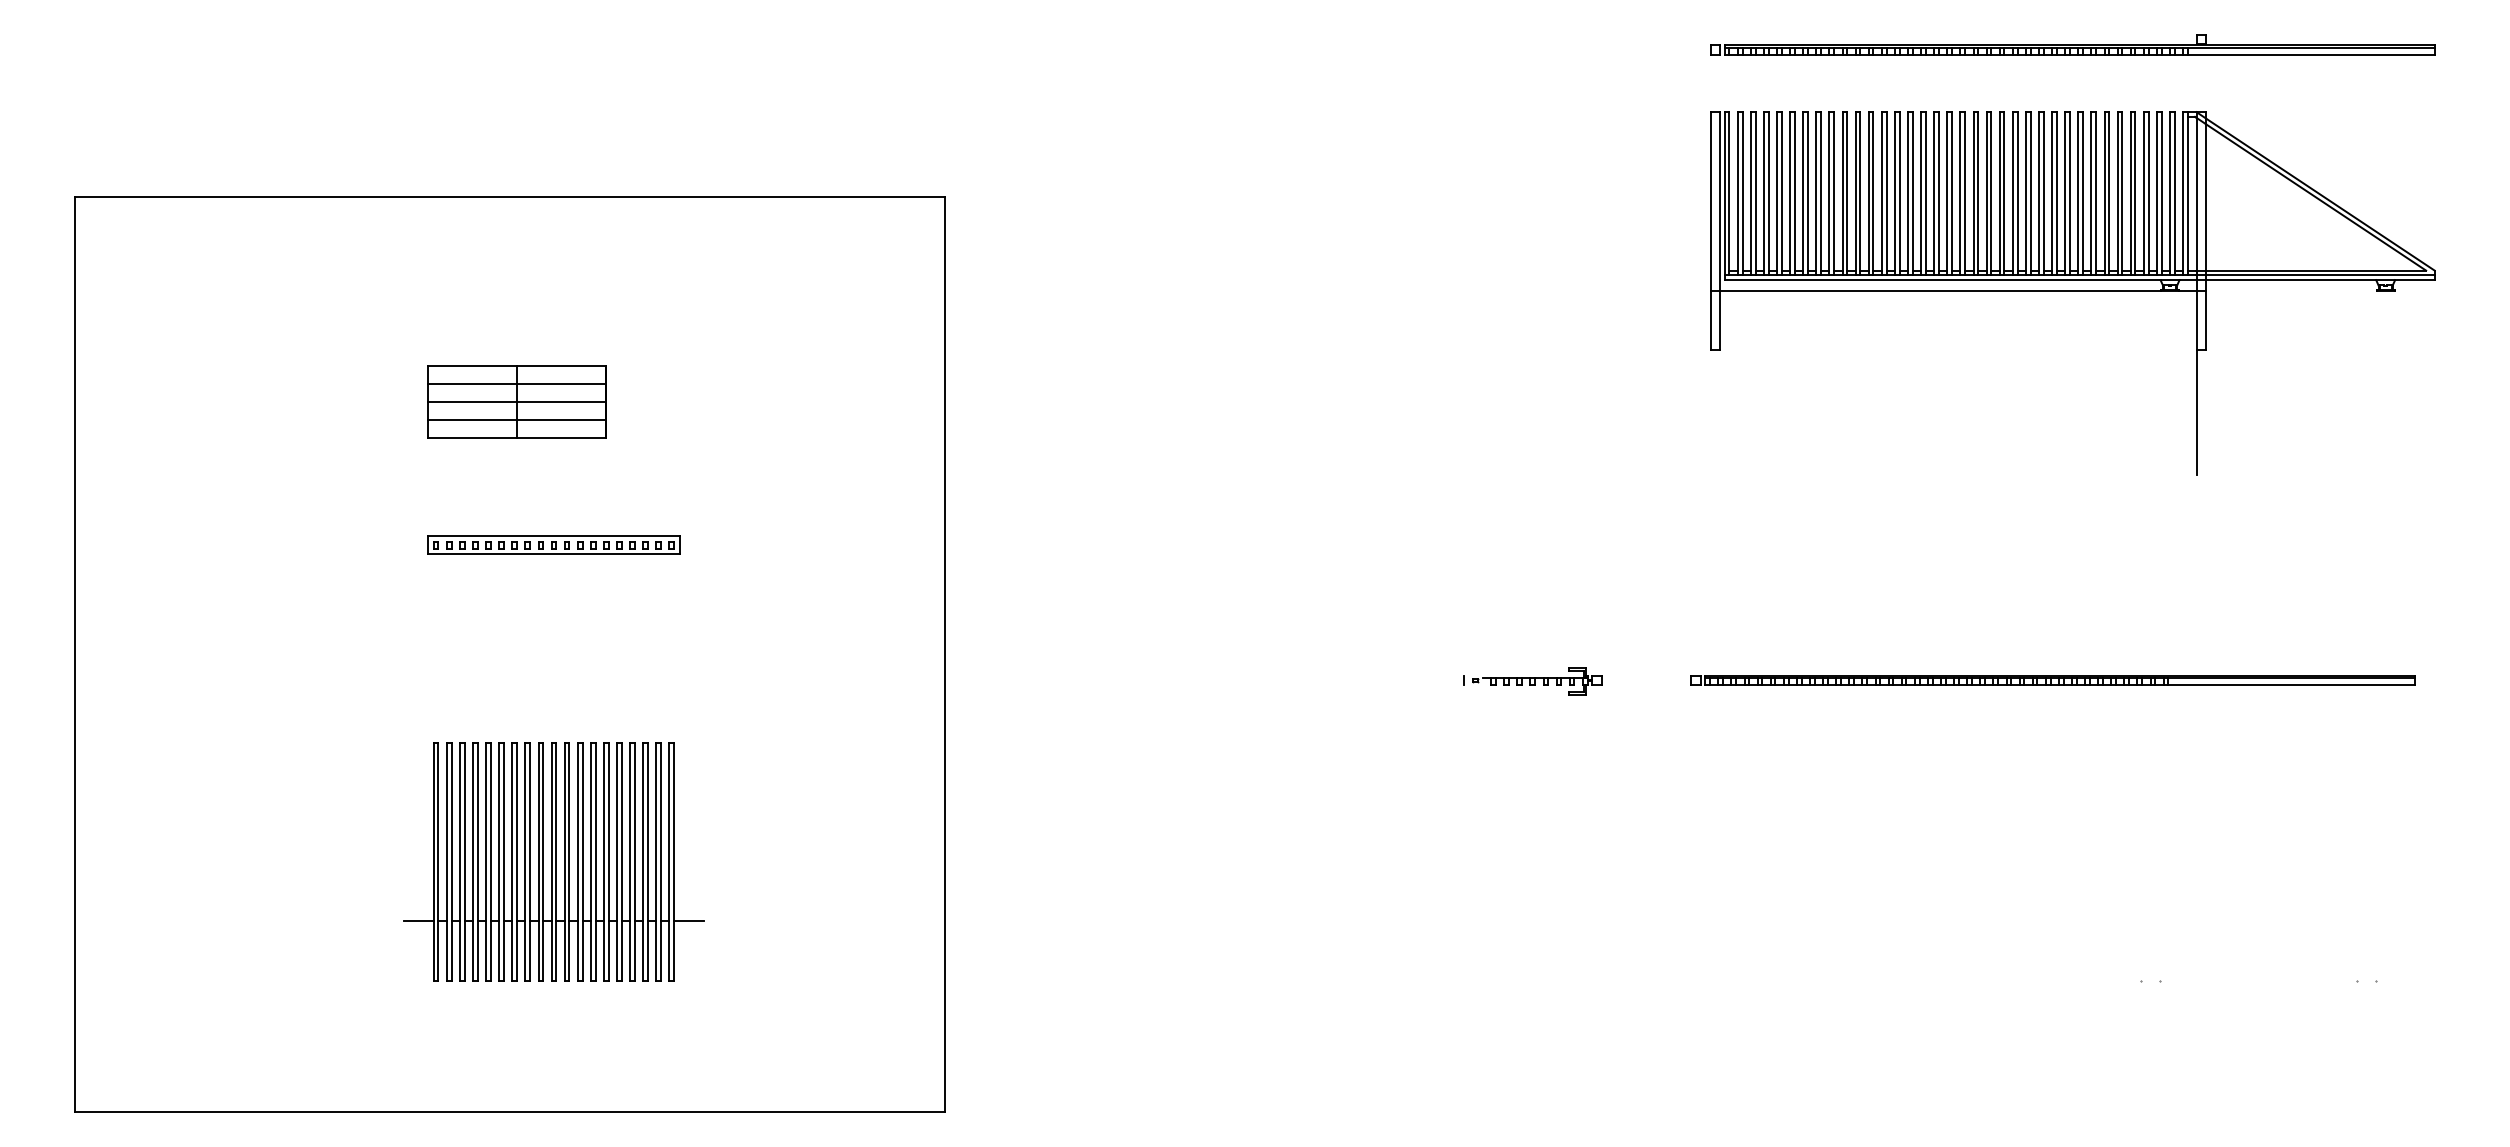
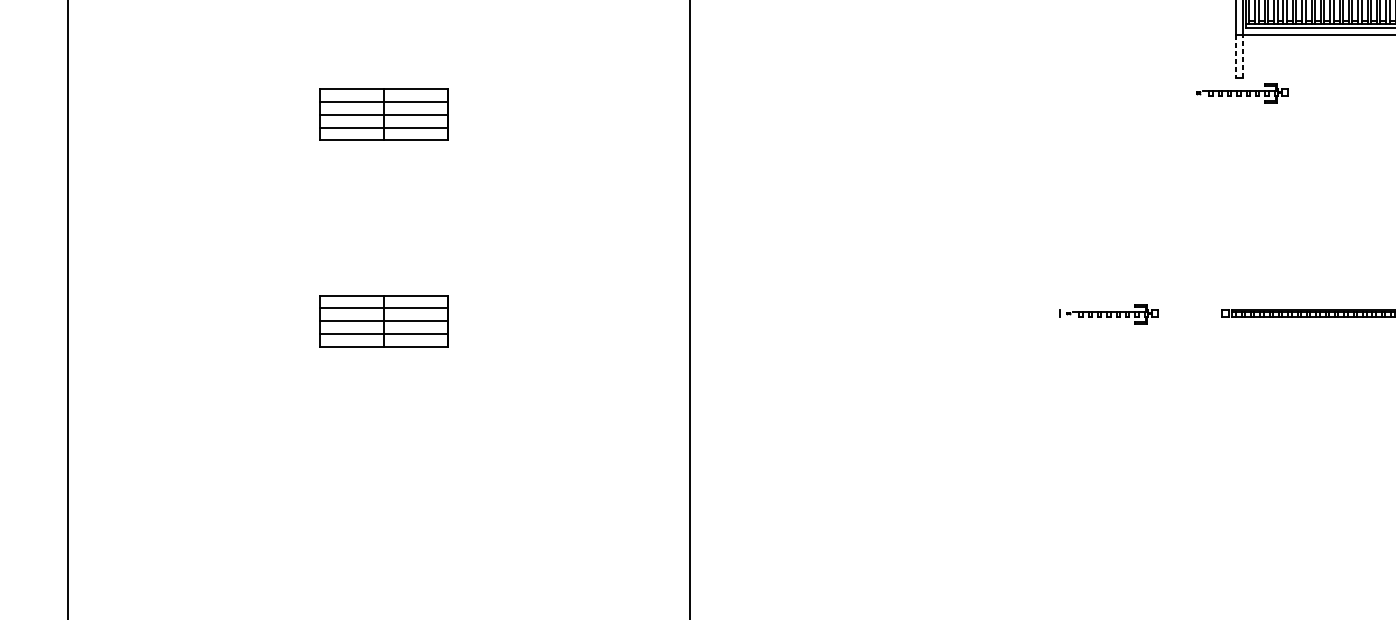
line: (1710, 320) -> (1235, 56), solid -> dashed
line: (1720, 320) -> (1243, 56), solid -> dashed
part: (1719, 372) -> (1242, 93), added
part: (553, 544) -> (409, 216), removed
part: (516, 690) -> (383, 320), added
part: (553, 861) -> (409, 442), removed

